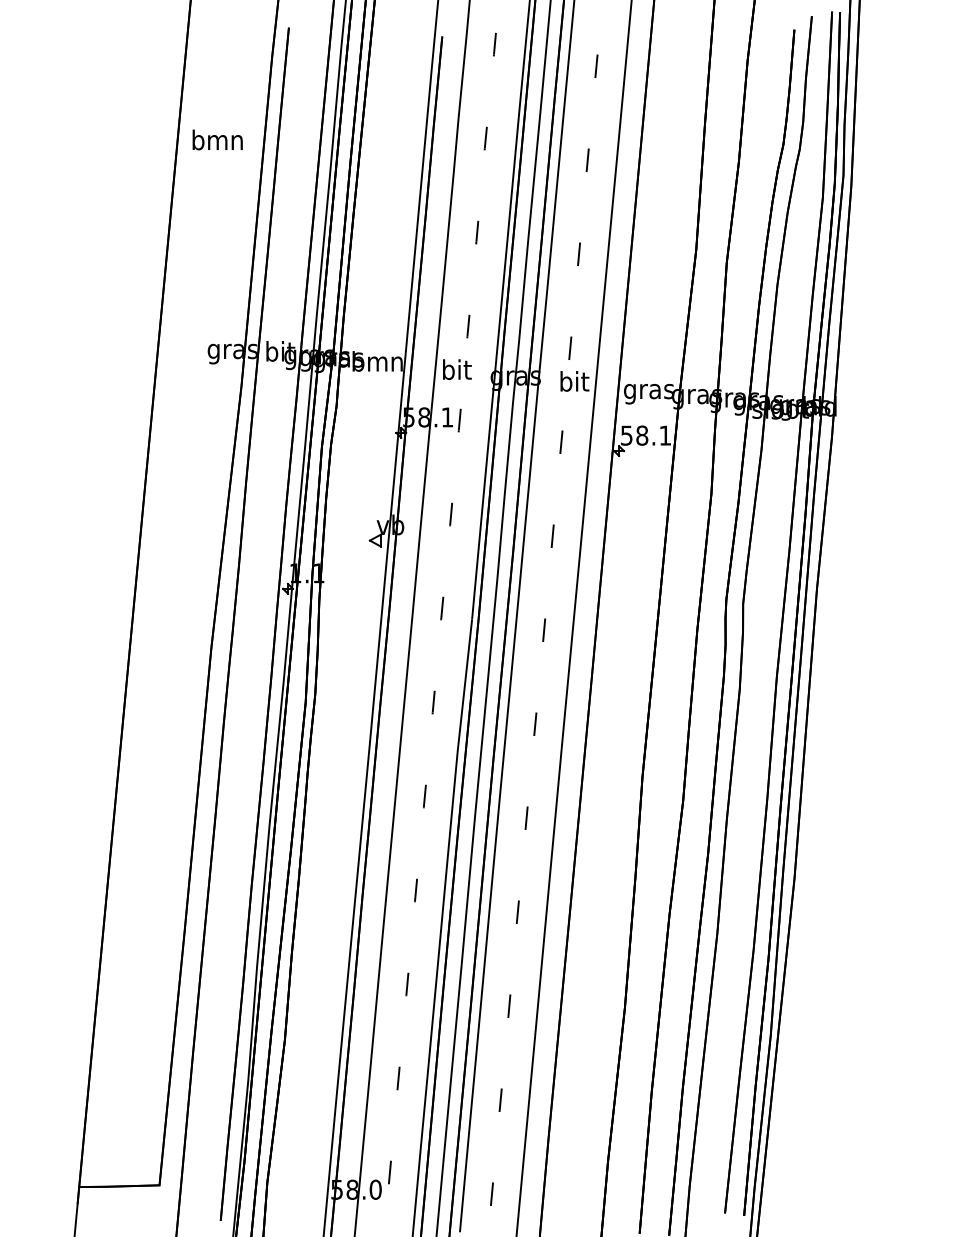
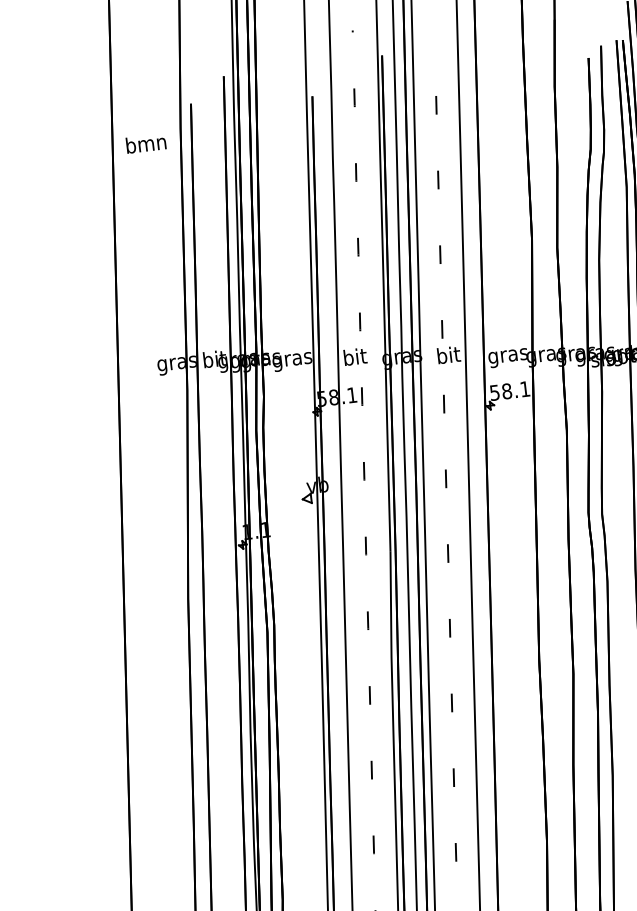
text: (217, 139) -> (145, 143), moved
text: (377, 364) -> (292, 360), bmn -> gras

